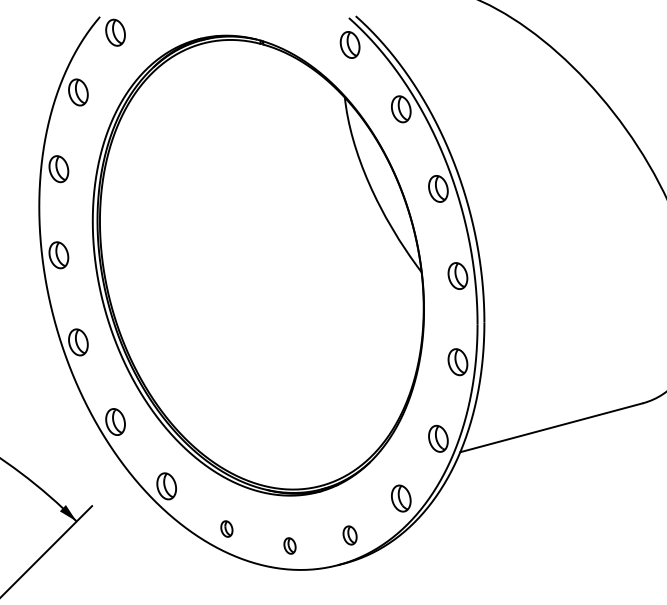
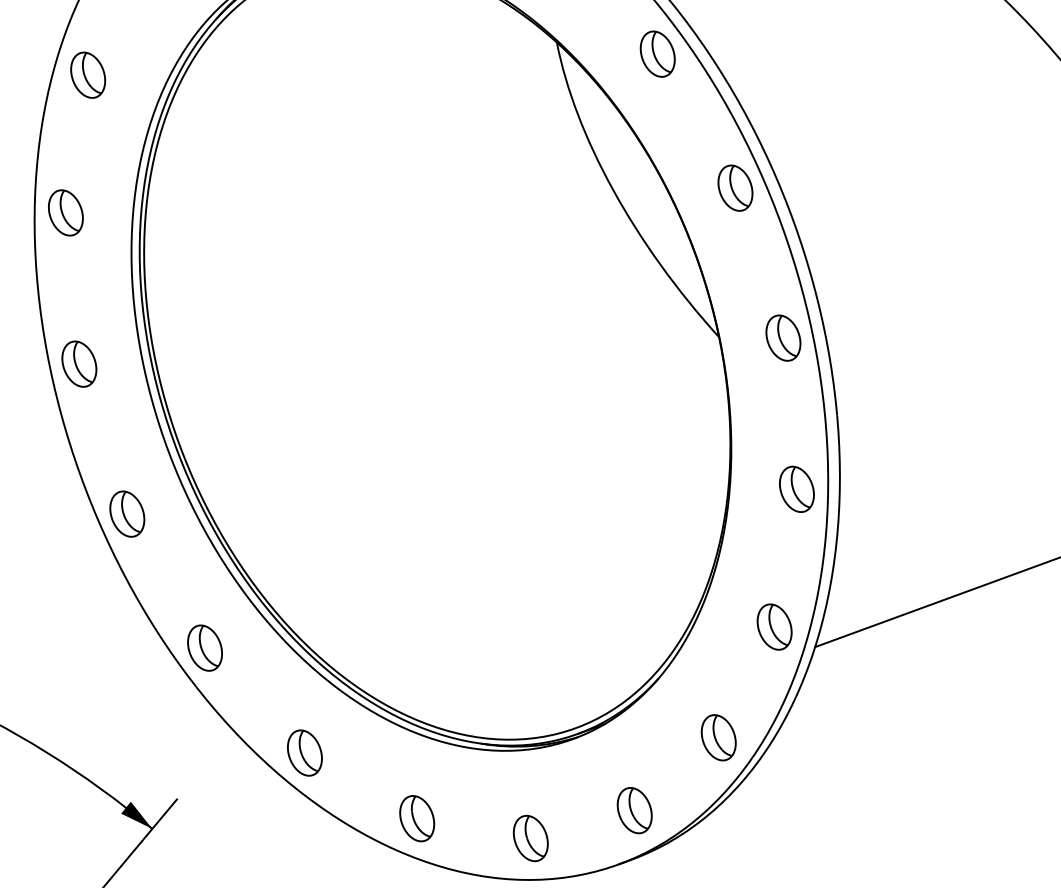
part: (226, 528) -> (416, 817), size x1.67
part: (349, 535) -> (633, 810), size x1.43
part: (289, 545) -> (529, 837), size x1.67

